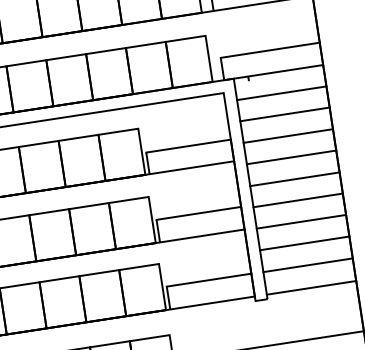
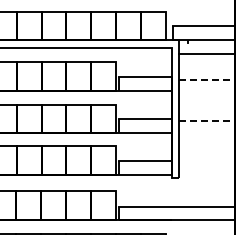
line: (284, 113) -> (206, 66), removed
line: (289, 136) -> (207, 80), solid -> dashed
line: (290, 157) -> (206, 93), removed
line: (294, 179) -> (206, 107), removed
line: (298, 200) -> (207, 120), solid -> dashed
line: (300, 221) -> (206, 133), removed
line: (303, 243) -> (206, 147), removed
line: (307, 265) -> (206, 161), removed
line: (310, 288) -> (206, 175), removed

